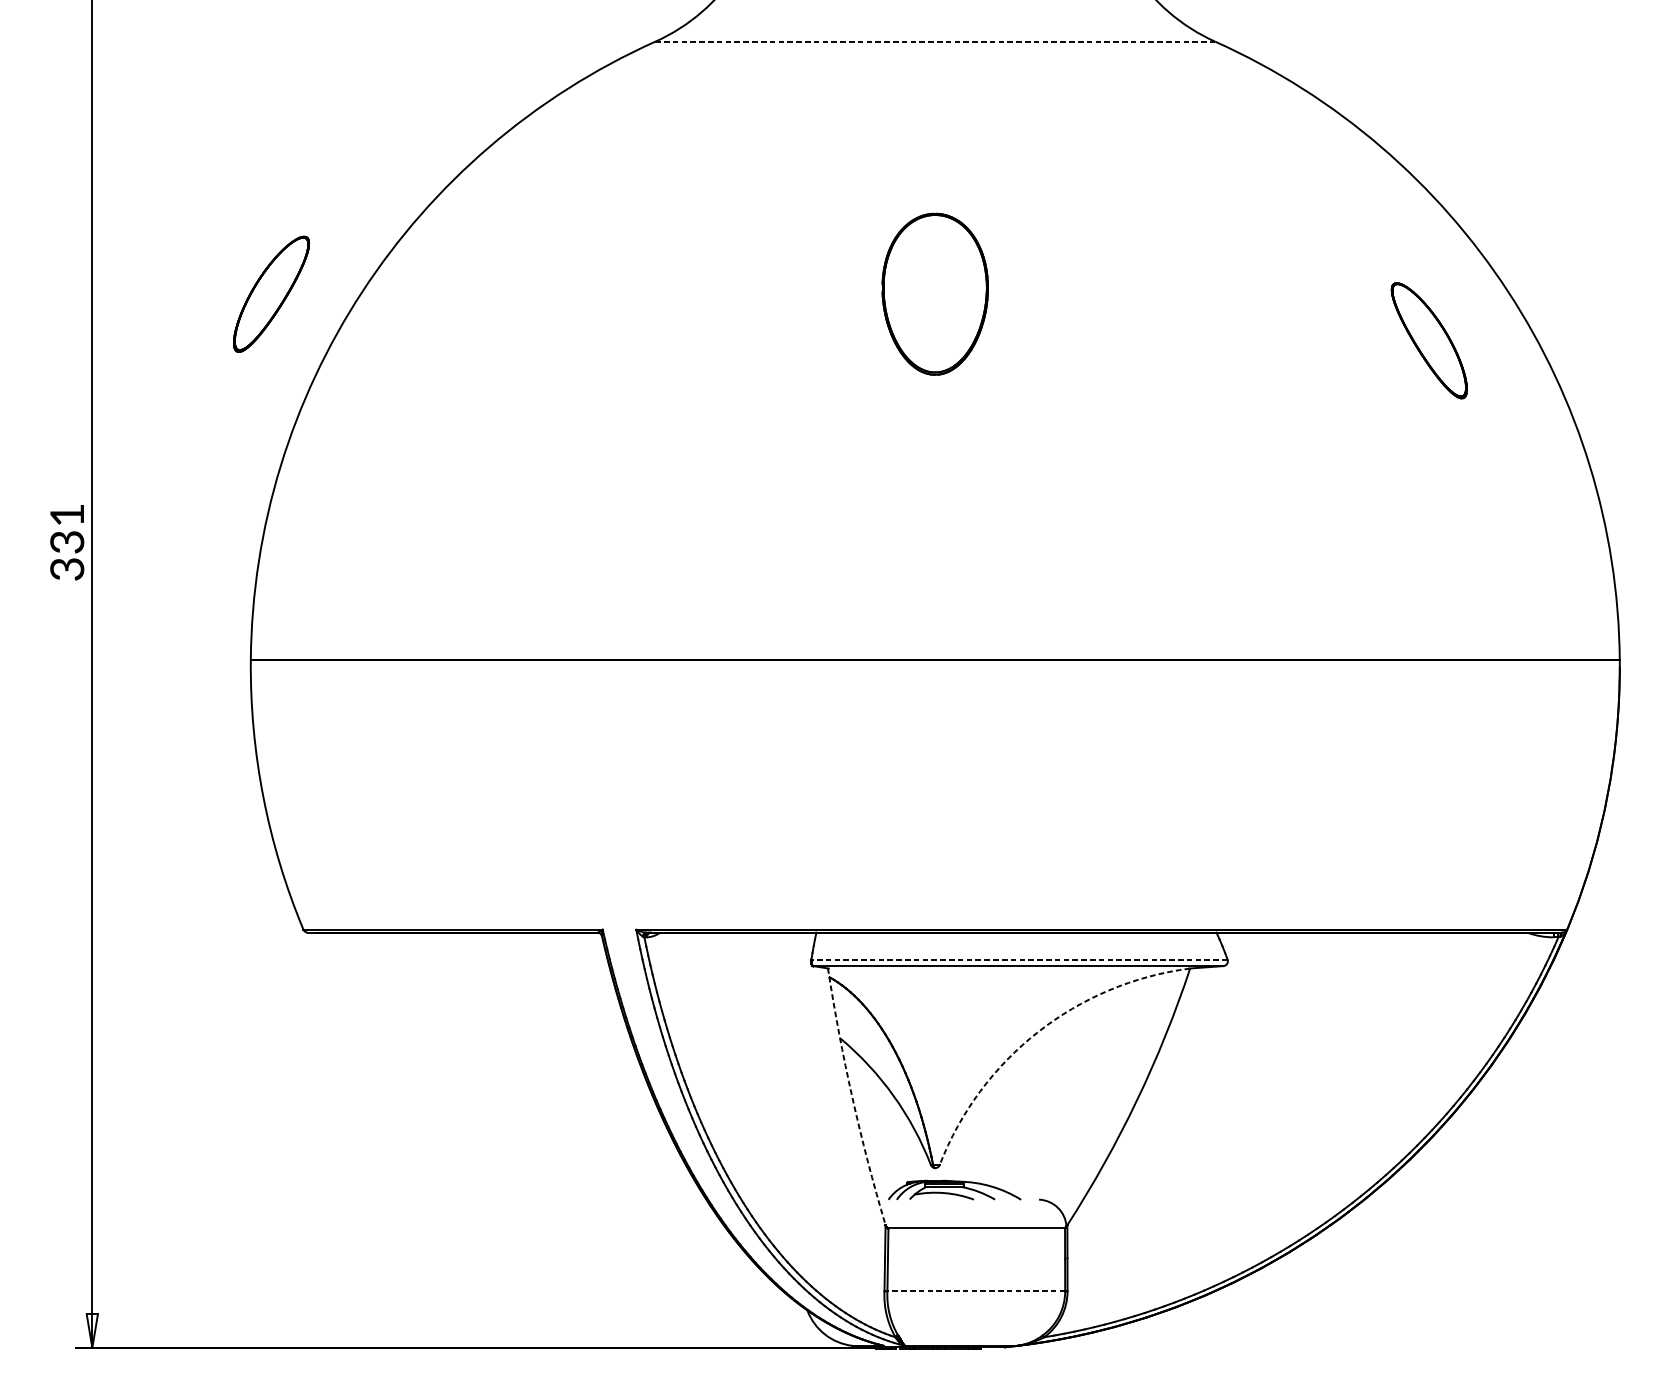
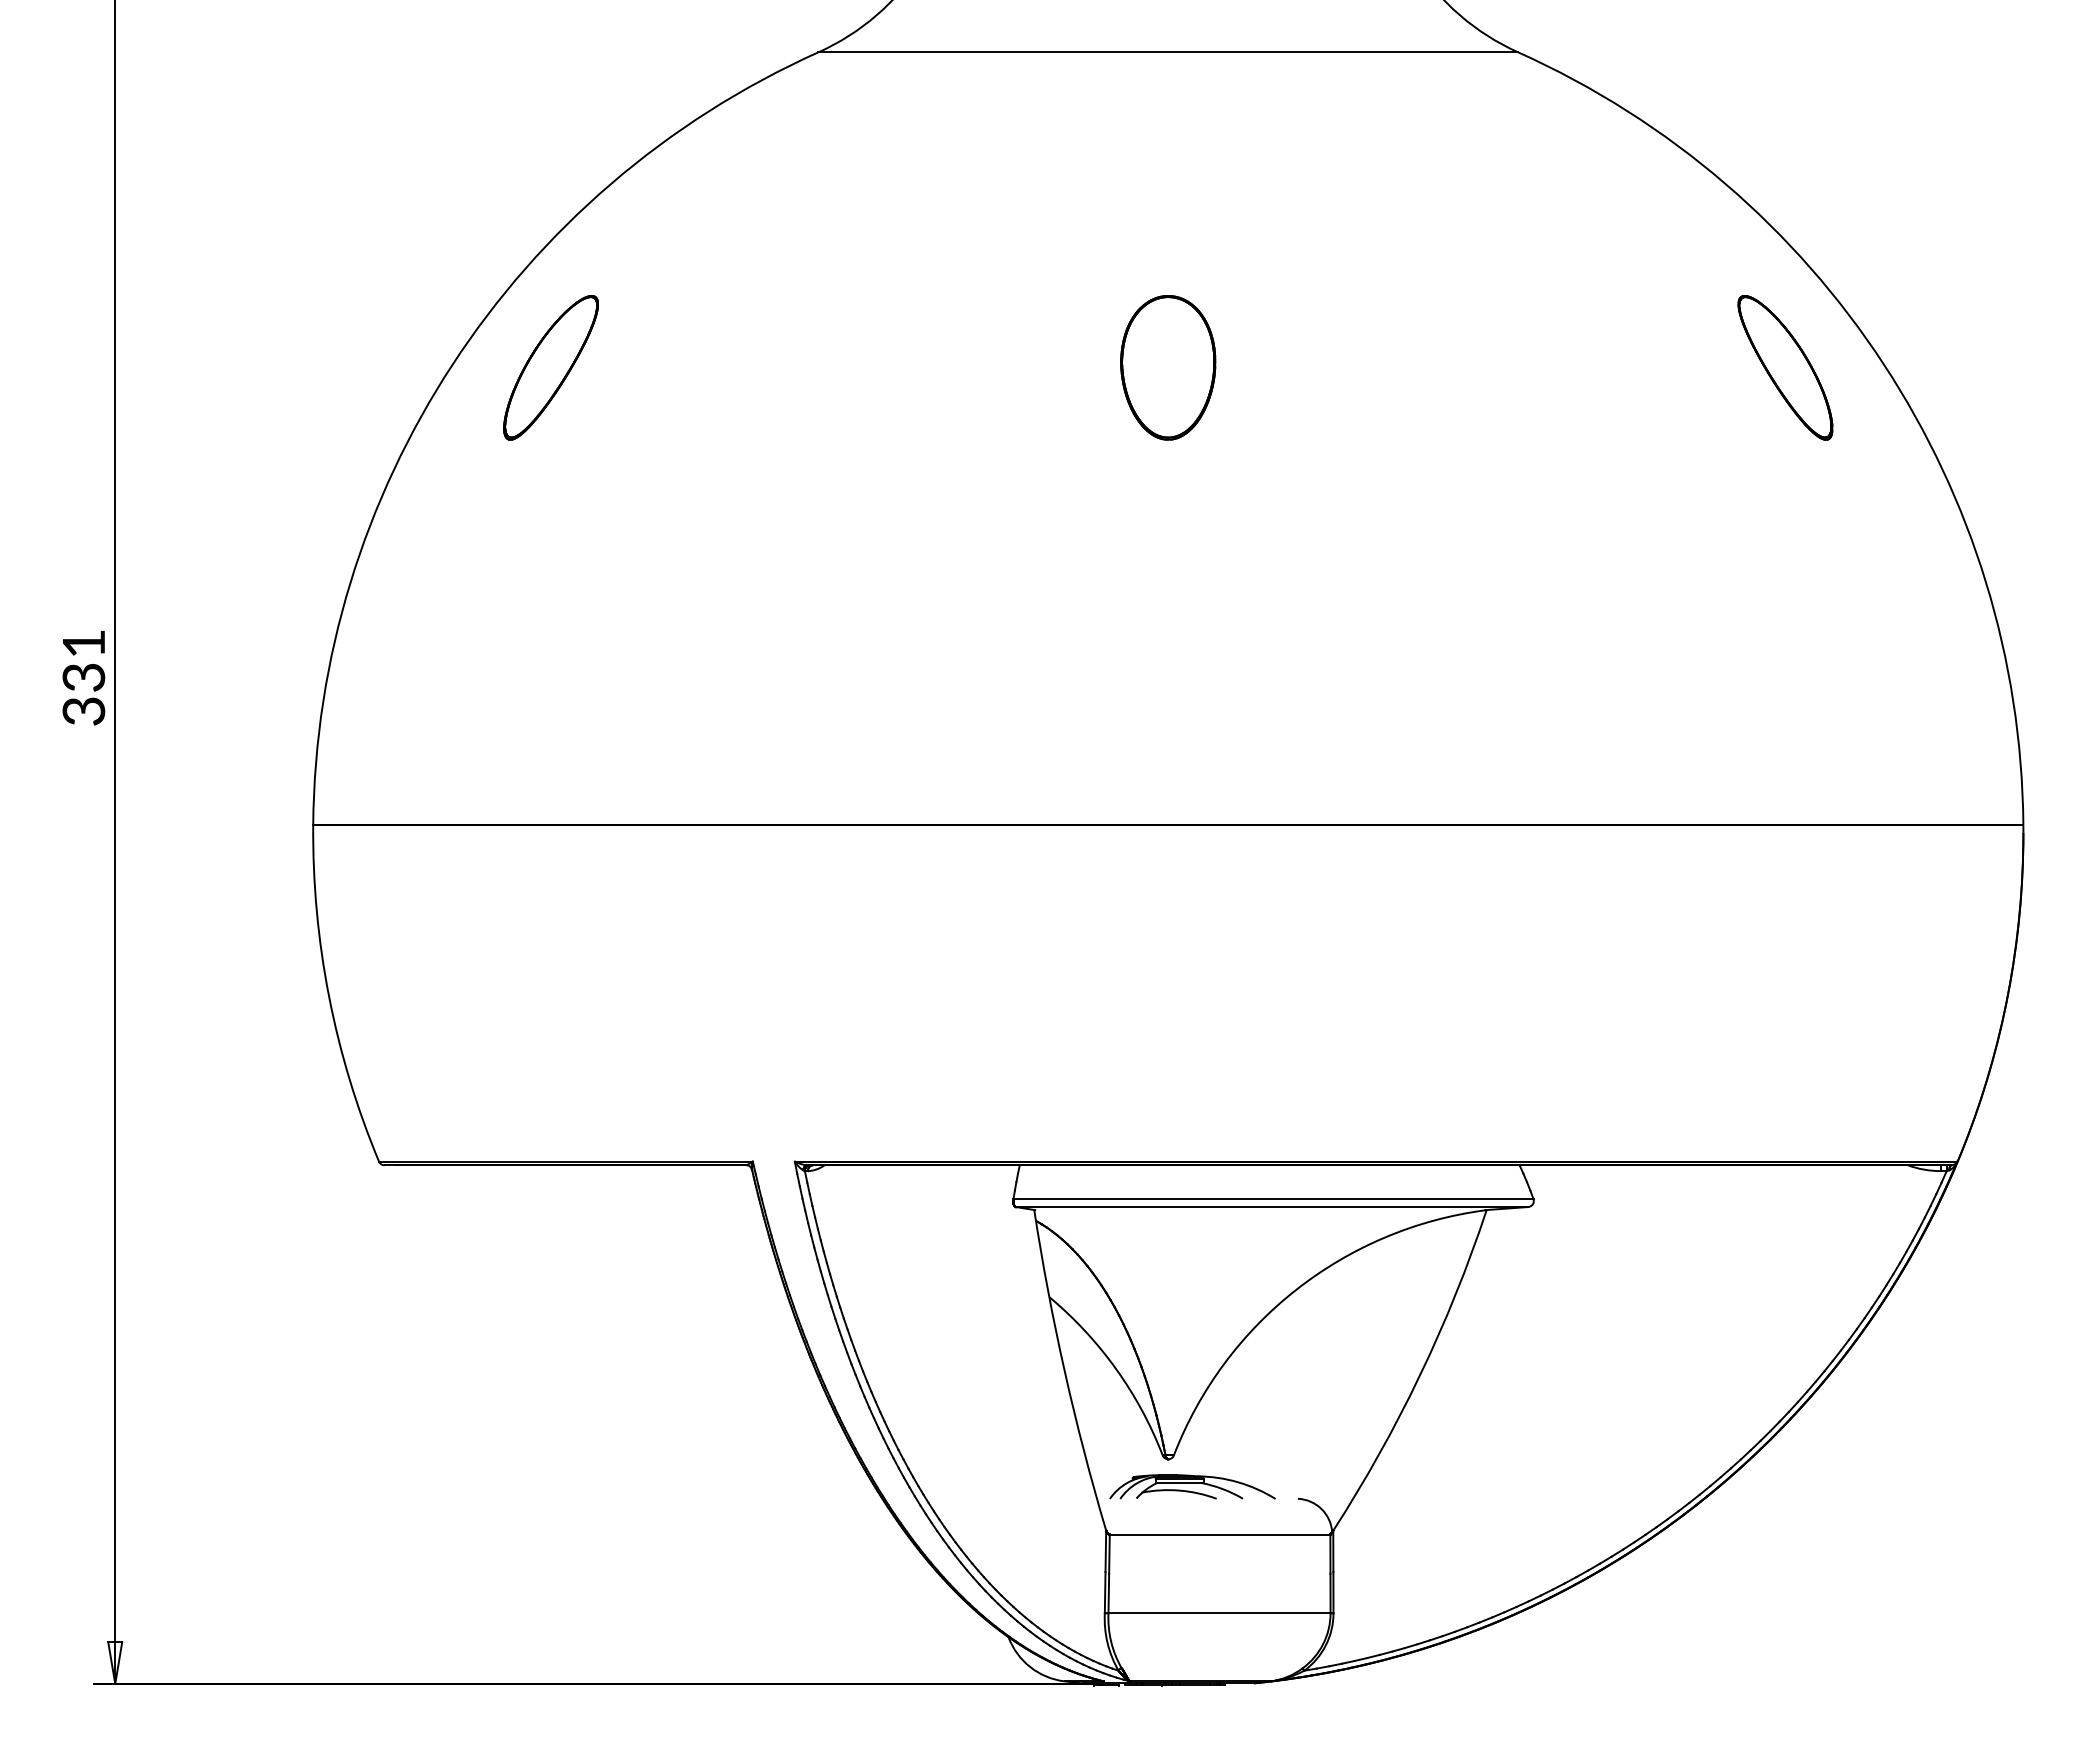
line: (935, 41) -> (1168, 52), dashed -> solid
part: (271, 294) -> (550, 367), moved
part: (935, 294) -> (1168, 367), size x0.71
part: (1429, 340) -> (1785, 367), moved
line: (1018, 960) -> (1272, 1199), dashed -> solid
arc: (1037, 1032) -> (1296, 1289), dashed -> solid
arc: (852, 1097) -> (1064, 1371), dashed -> solid
line: (976, 1291) -> (1219, 1613), dashed -> solid

